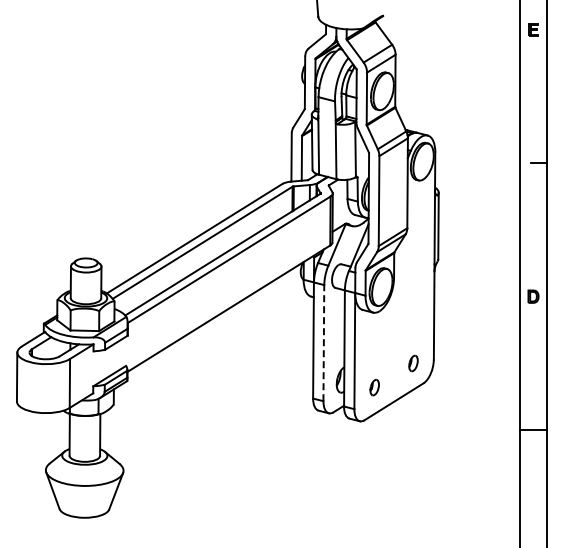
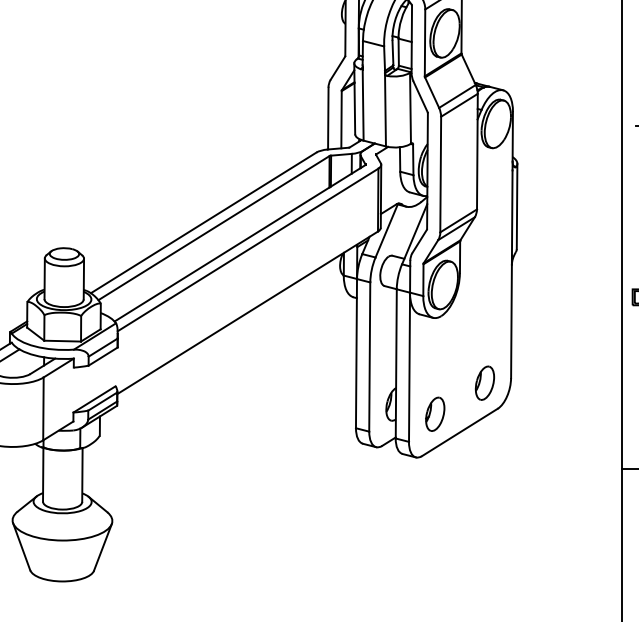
line: (323, 342) -> (369, 356), dashed -> solid
part: (413, 363) -> (484, 383), size x1.67
part: (374, 387) -> (434, 414), size x1.67

